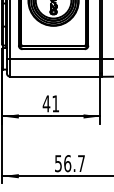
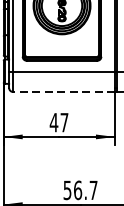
line: (55, 76) -> (64, 91), solid -> dashed
text: (55, 103) -> (64, 122), 41 -> 47

